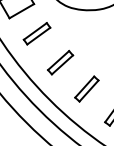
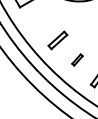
part: (37, 33) -> (40, 18), removed
part: (86, 88) -> (77, 59), size x0.6

